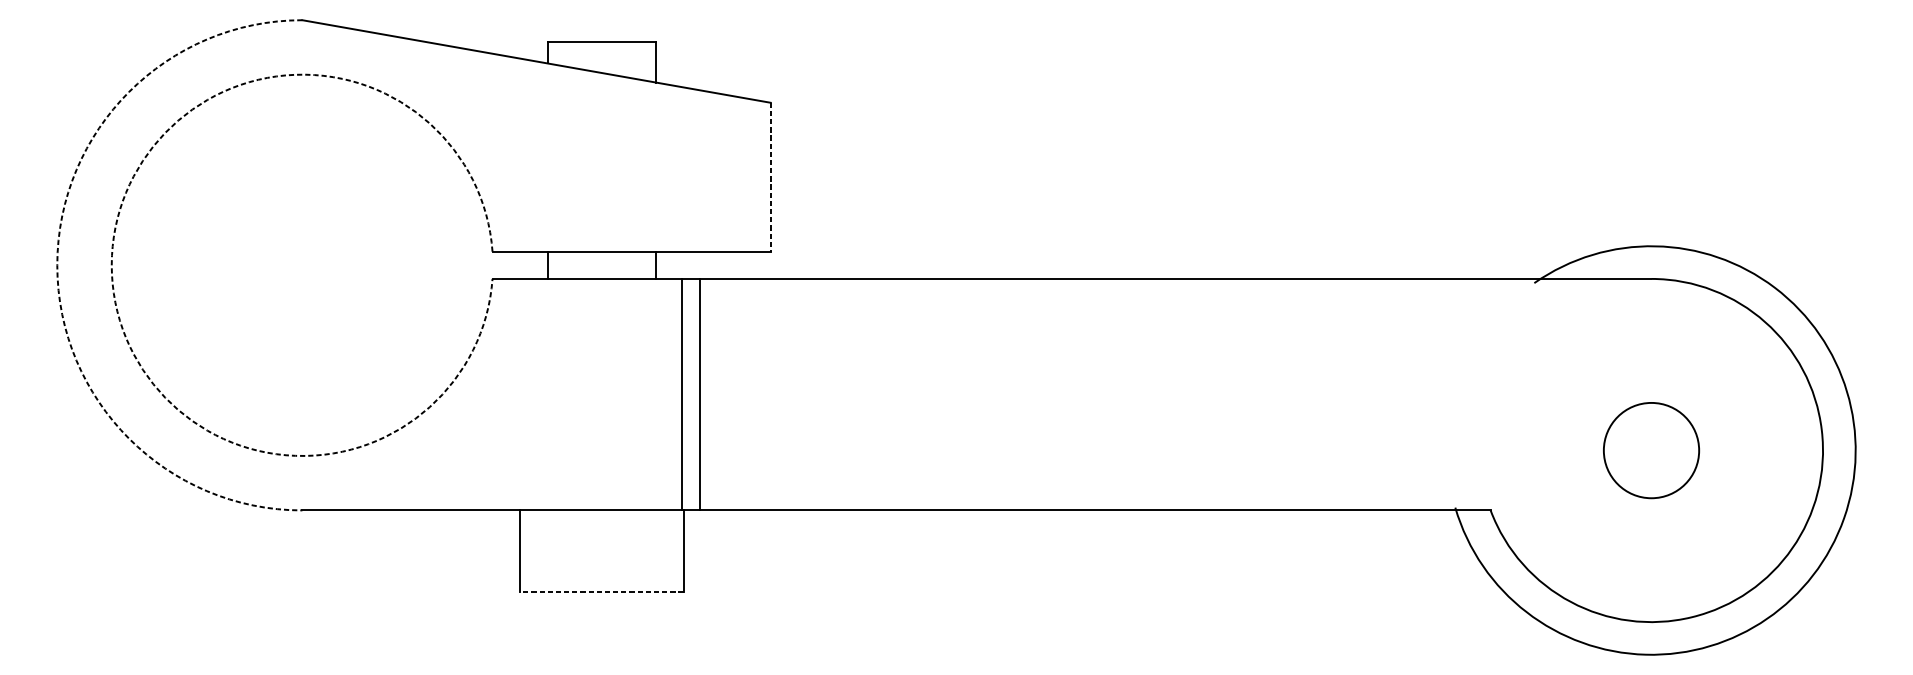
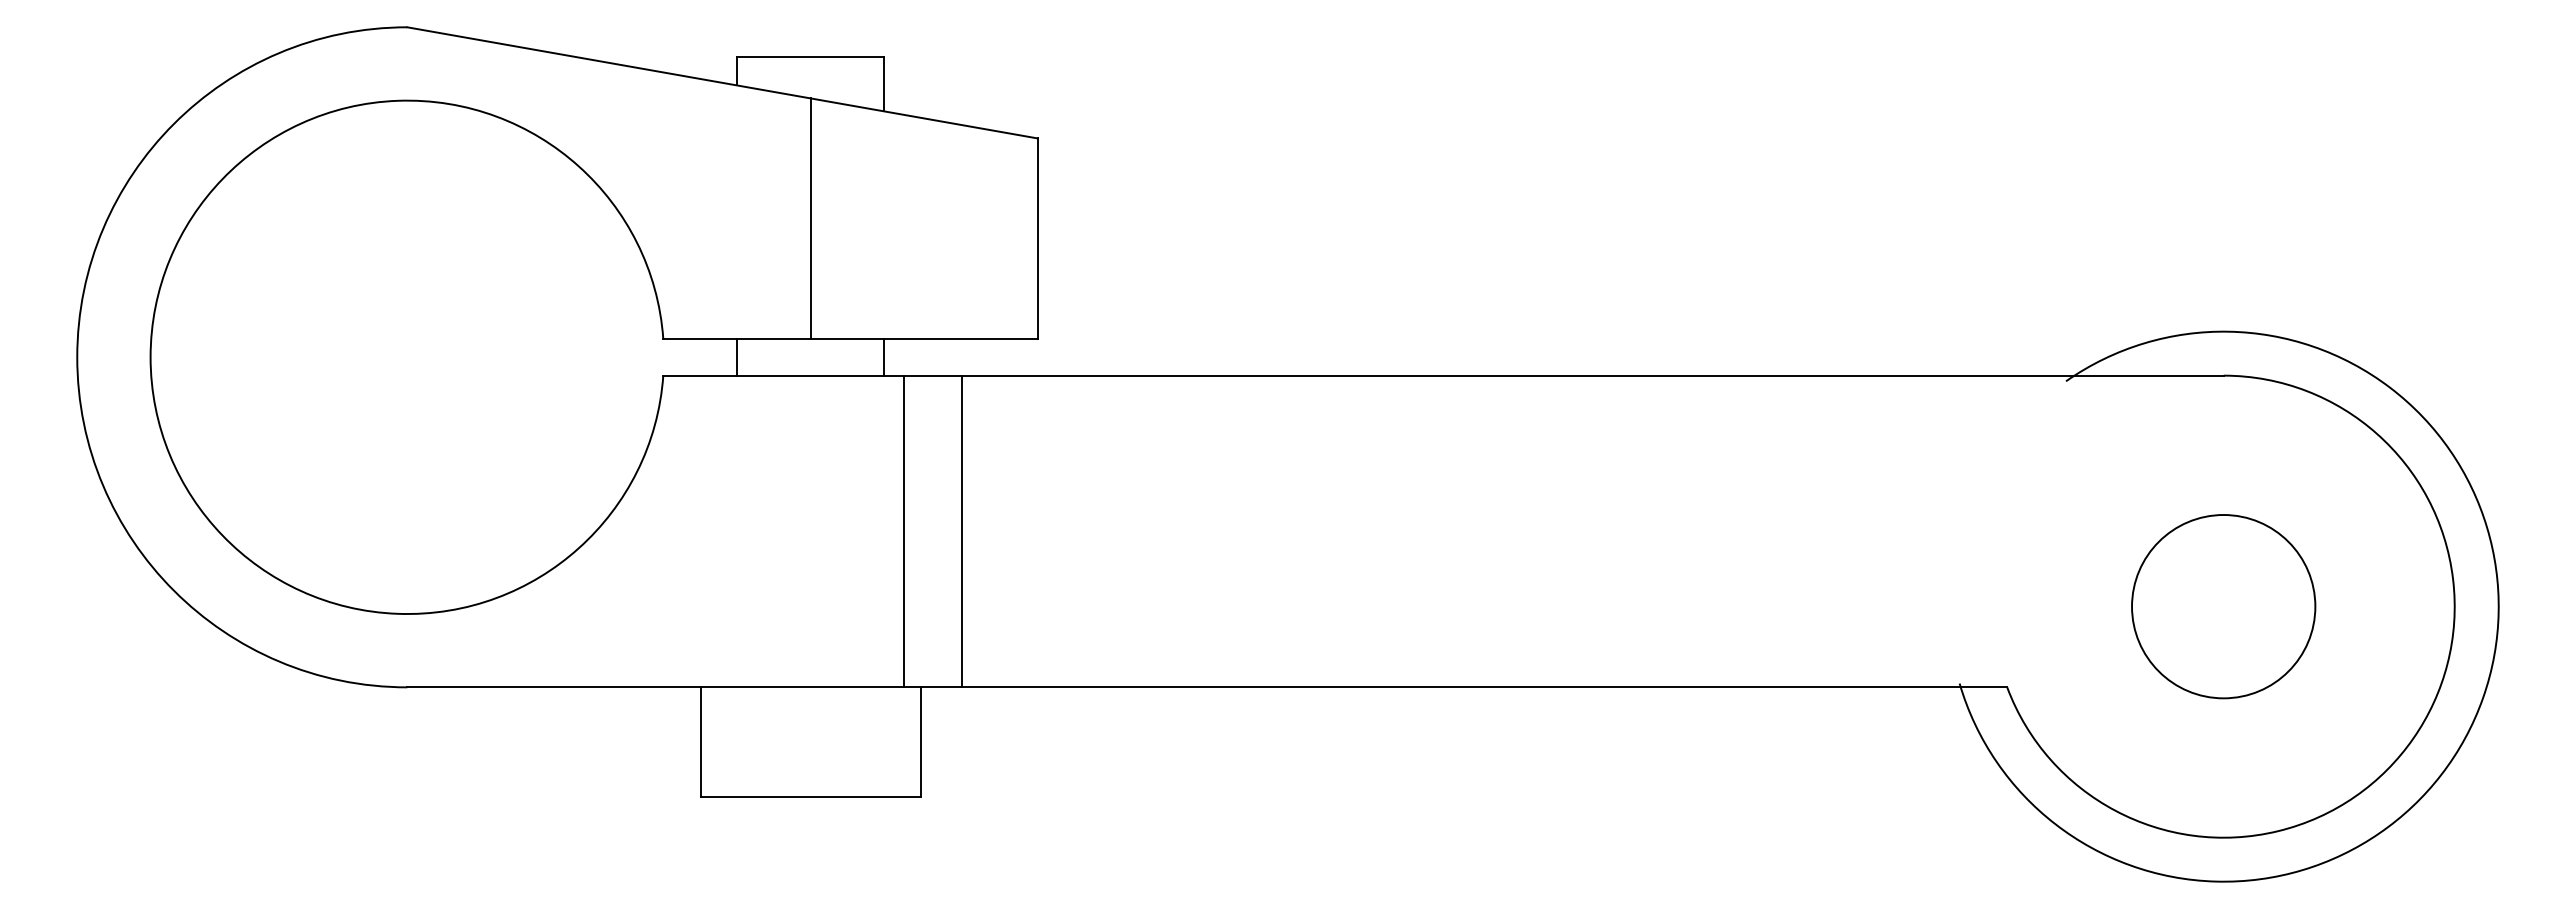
line: (601, 162) -> (810, 218), added
line: (770, 177) -> (1037, 239), dashed -> solid
arc: (57, 265) -> (77, 357), dashed -> solid
arc: (111, 265) -> (150, 357), dashed -> solid
line: (682, 394) -> (962, 531), moved
line: (699, 394) -> (903, 531), moved
circle: (1651, 450) -> (2223, 606), size x1.43
line: (601, 592) -> (810, 797), dashed -> solid

